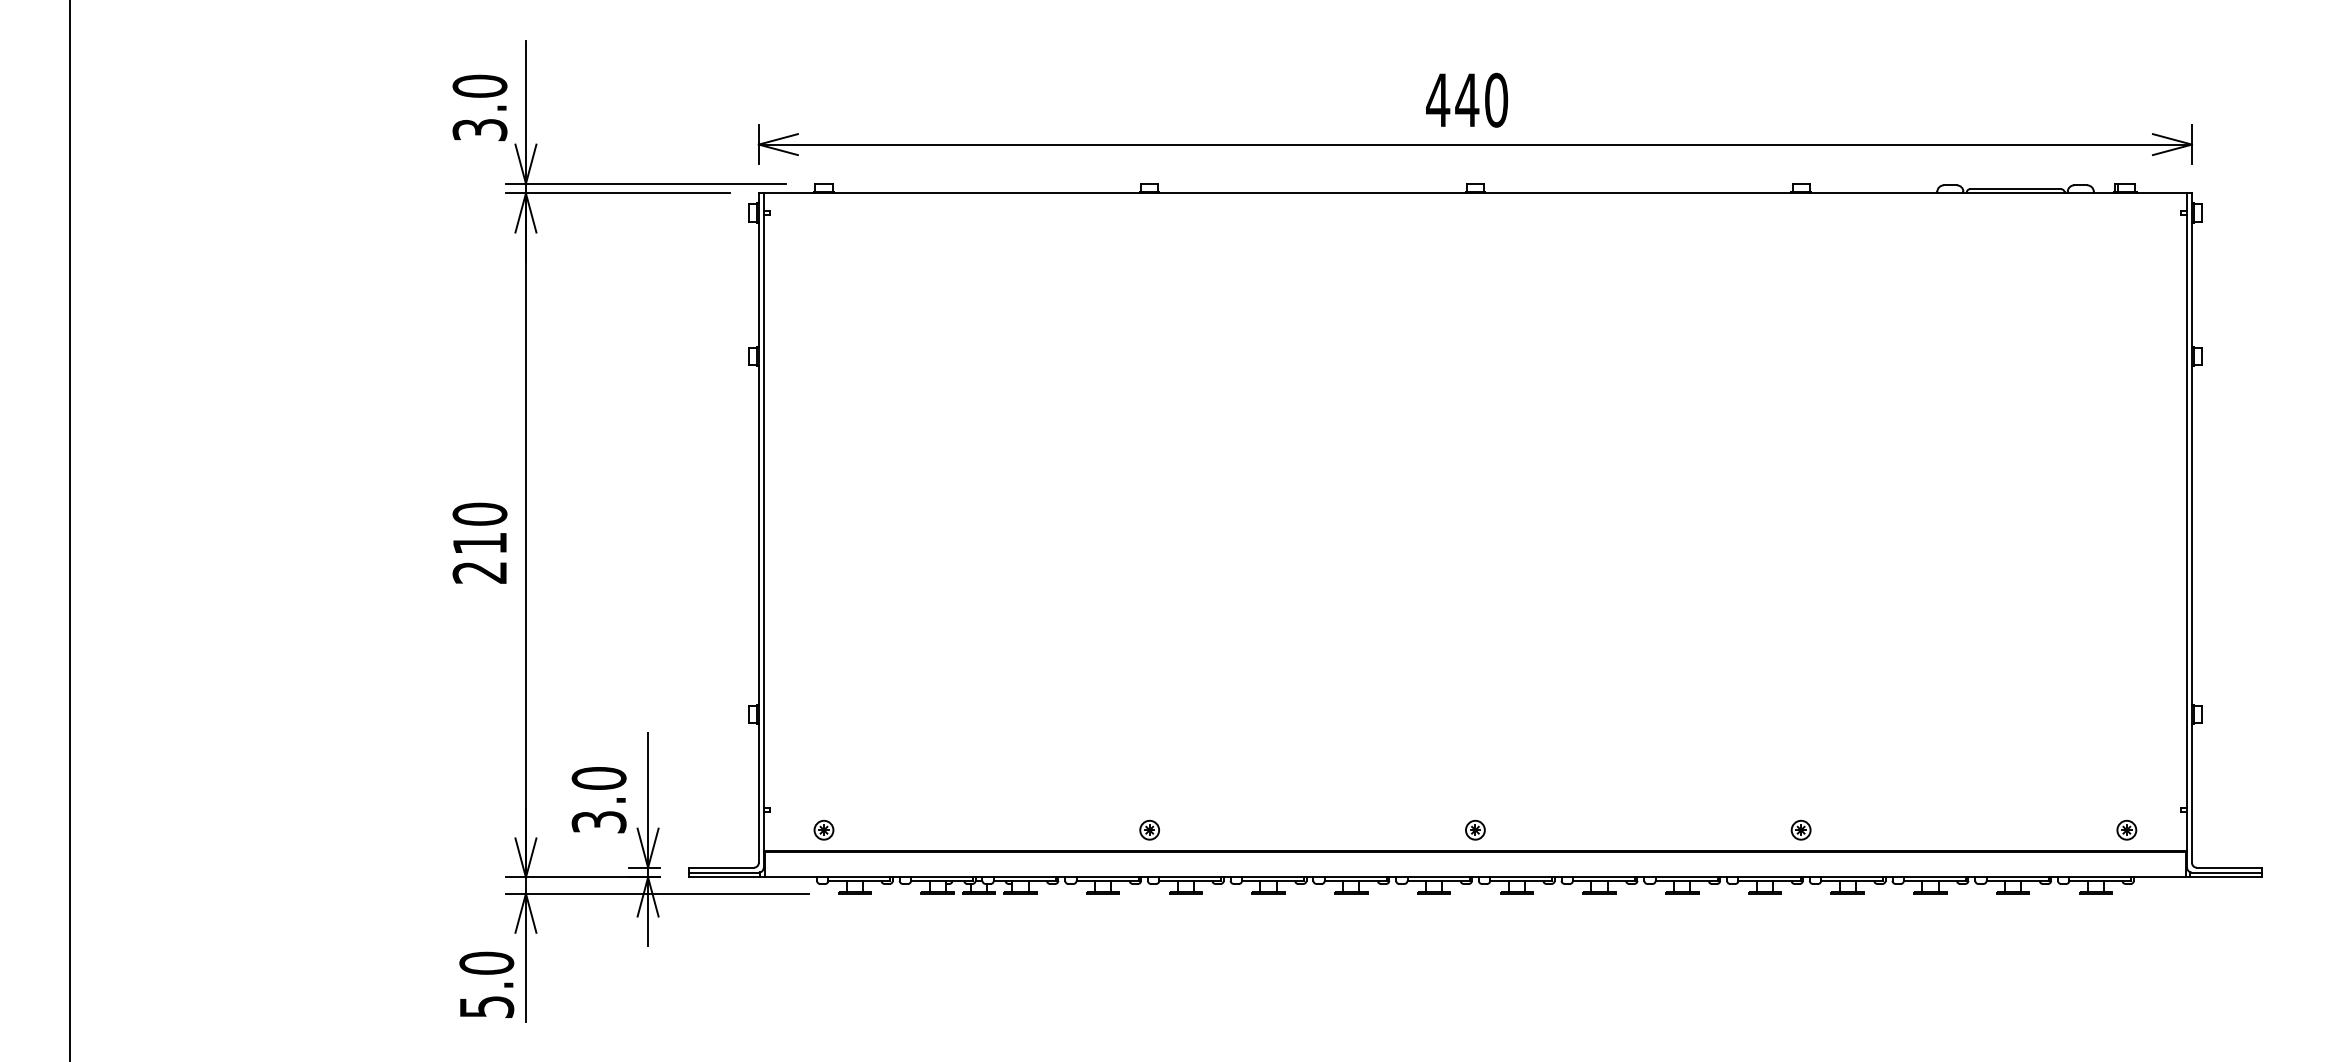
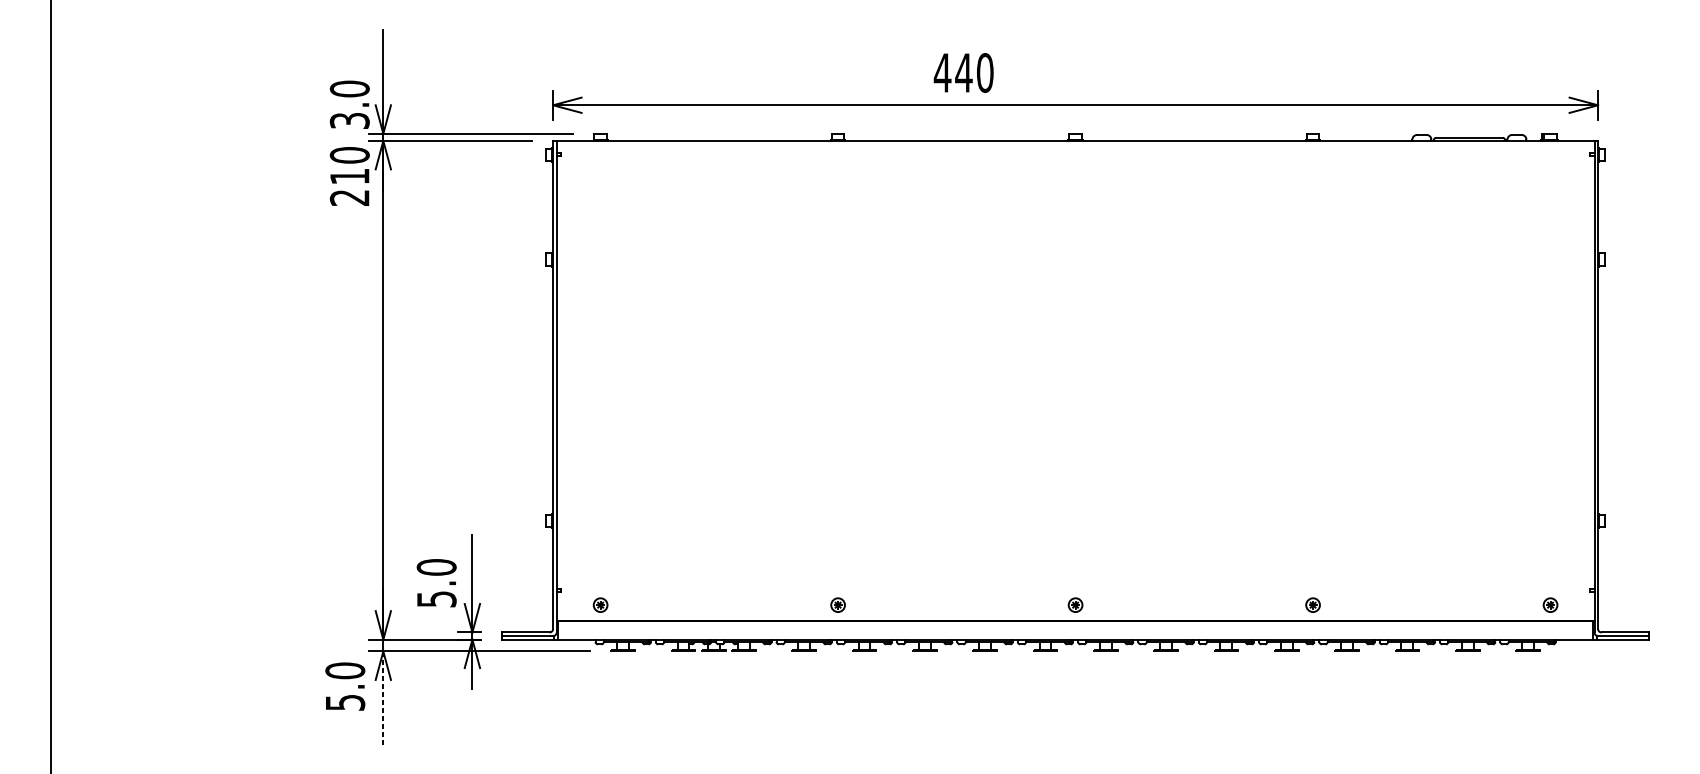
text: (1467, 99) -> (964, 72), moved
text: (479, 107) -> (349, 104), moved
text: (479, 542) -> (349, 175), moved
text: (598, 821) -> (436, 598), 3.0 -> 5.0
line: (525, 957) -> (383, 697), solid -> dashed
text: (486, 984) -> (345, 686), moved

